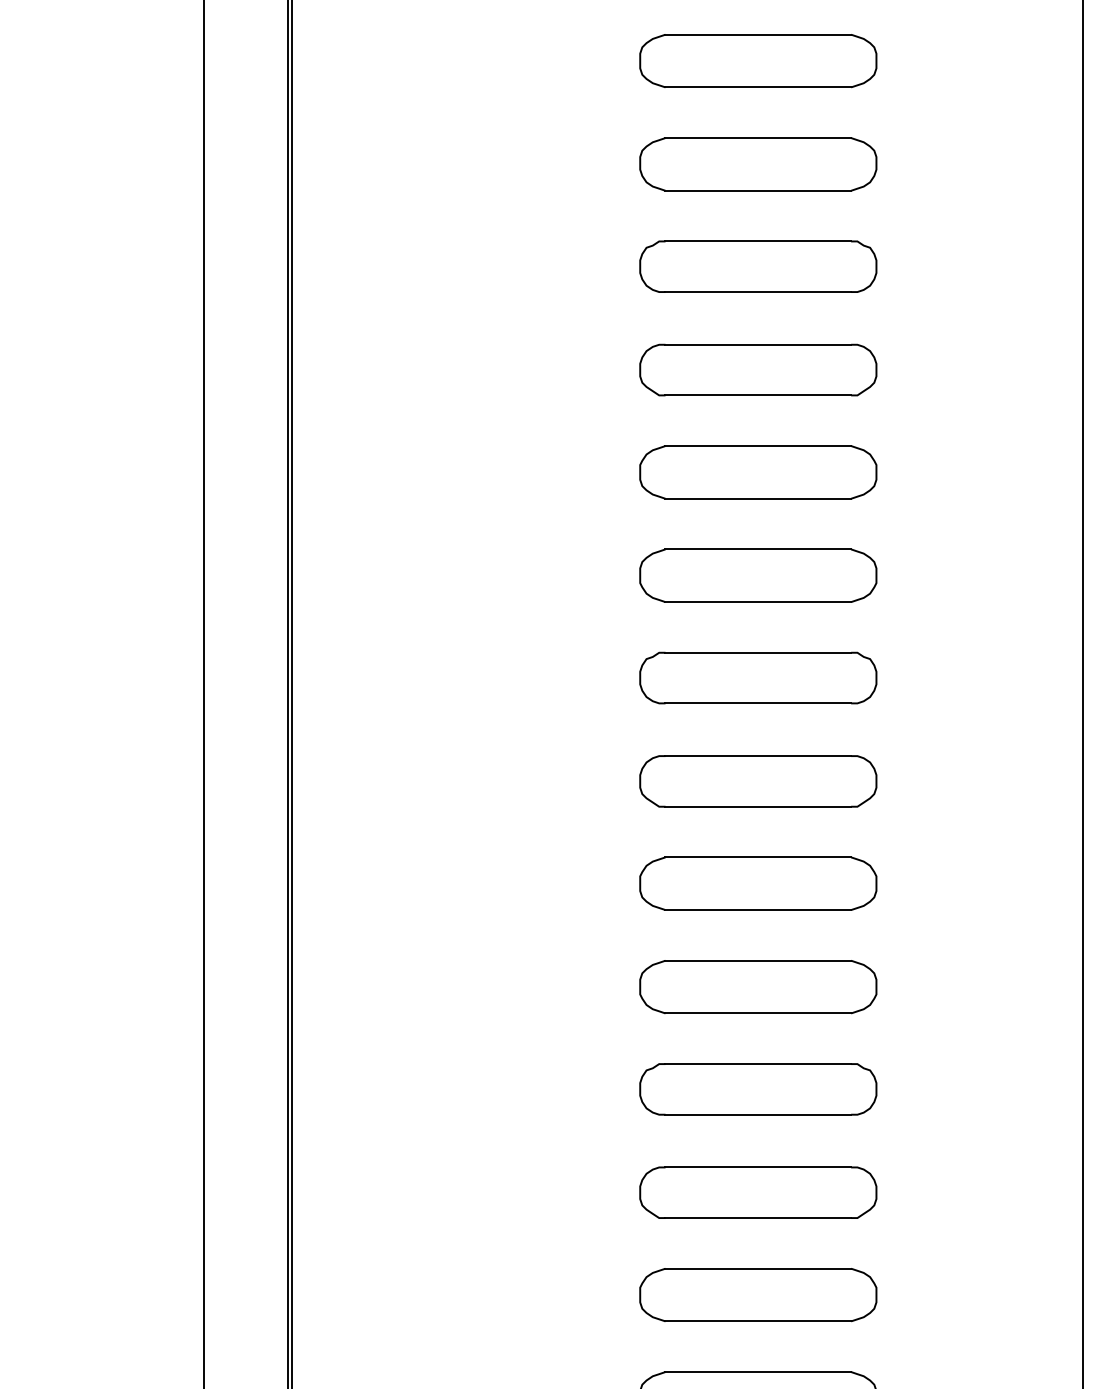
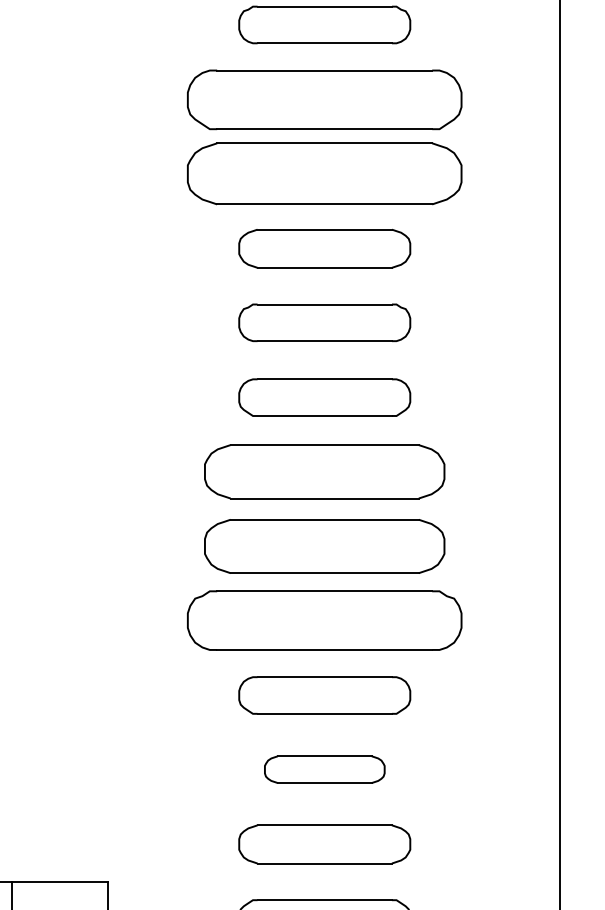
part: (758, 369) -> (324, 99), size x1.6
part: (758, 472) -> (324, 173), size x1.6
part: (758, 883) -> (324, 471), size x1.4
part: (758, 987) -> (324, 546), size x1.4
part: (758, 1089) -> (324, 620), size x1.6
part: (758, 1295) -> (324, 769), size x0.7

